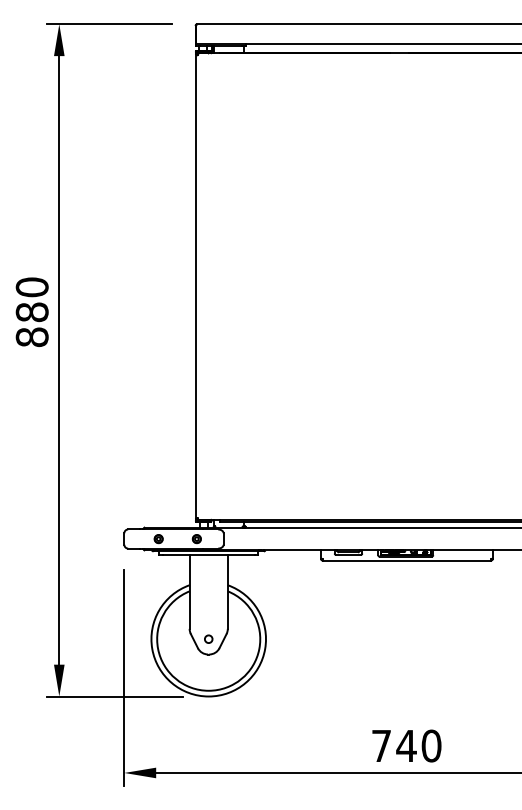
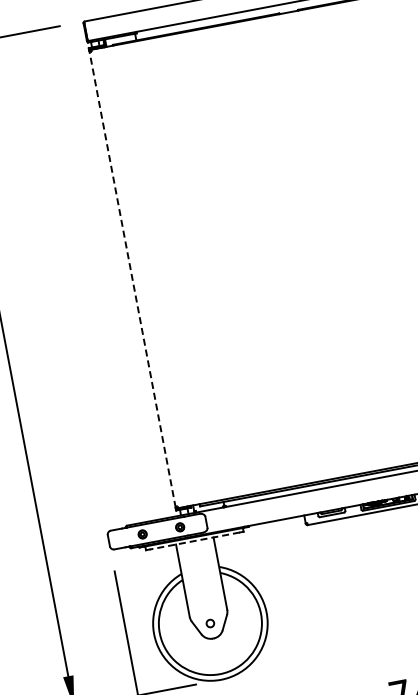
line: (196, 286) -> (132, 279), solid -> dashed
line: (208, 555) -> (194, 541), solid -> dashed

